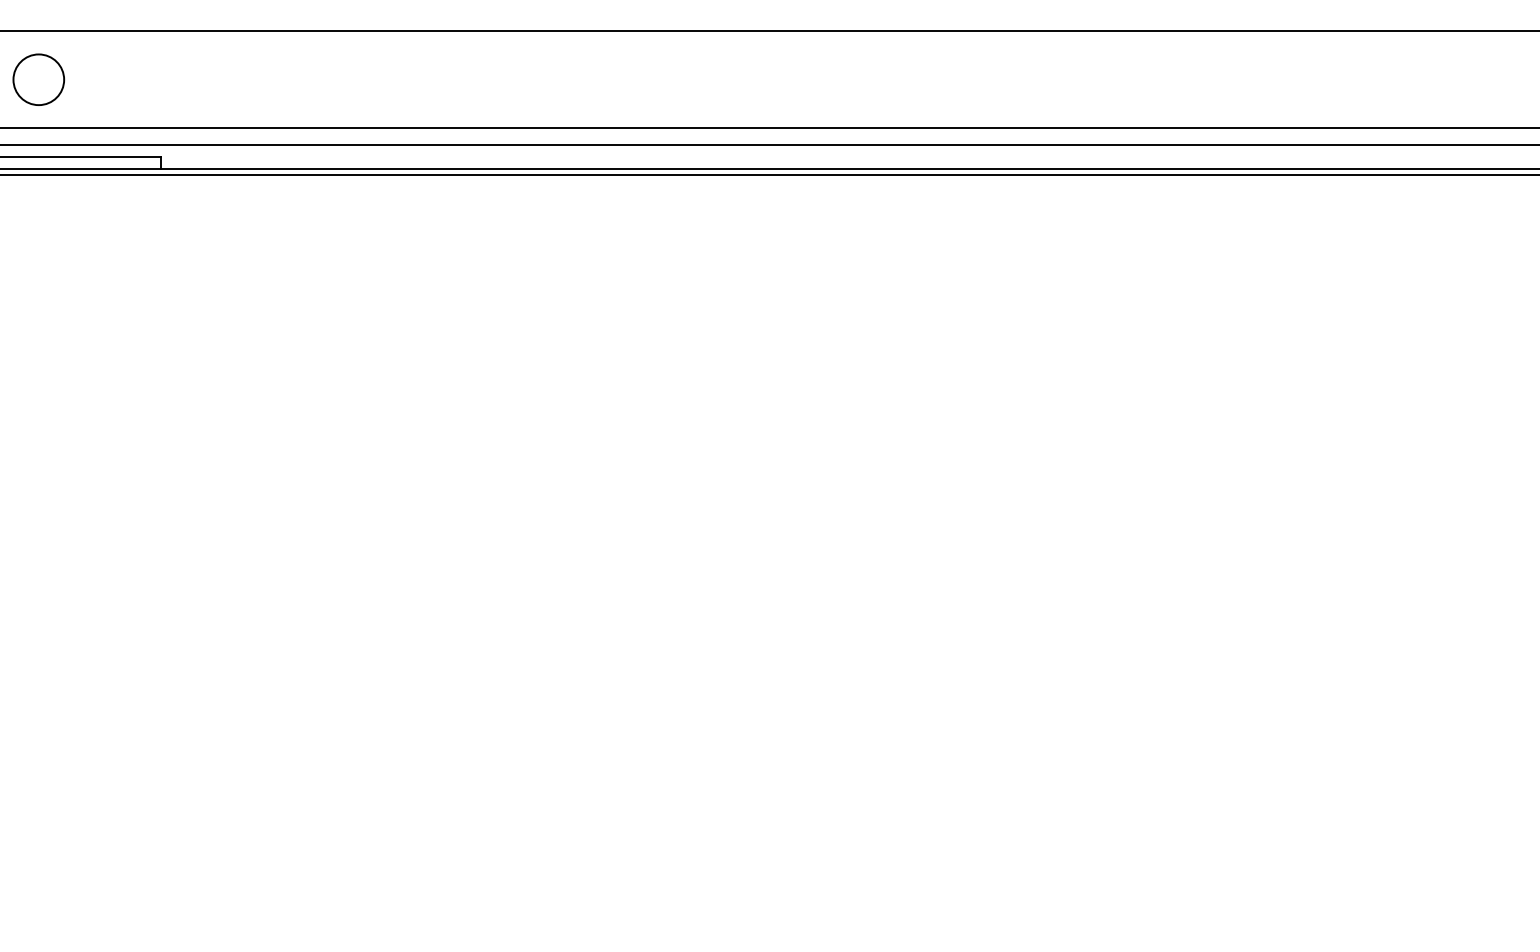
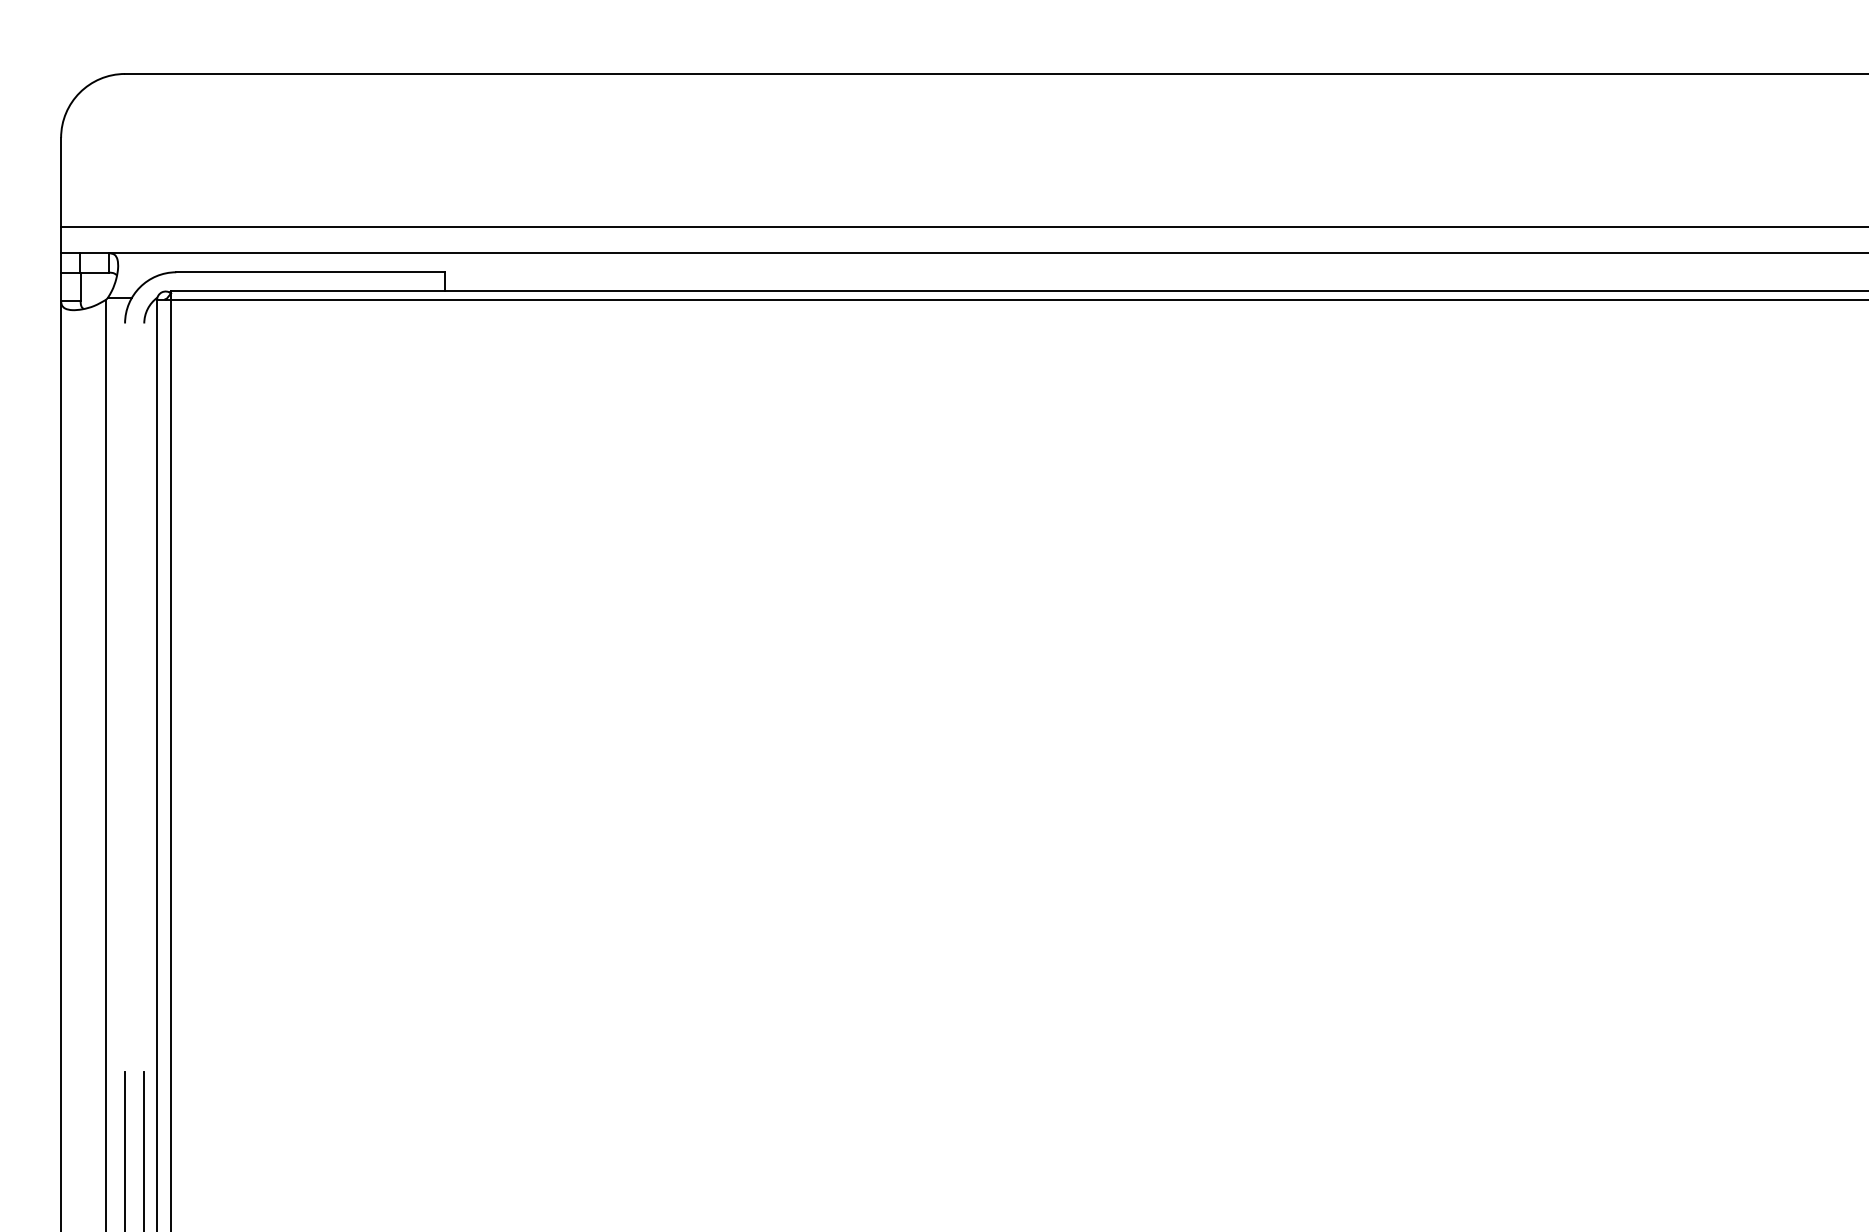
circle: (38, 79) -> (252, 150), removed

